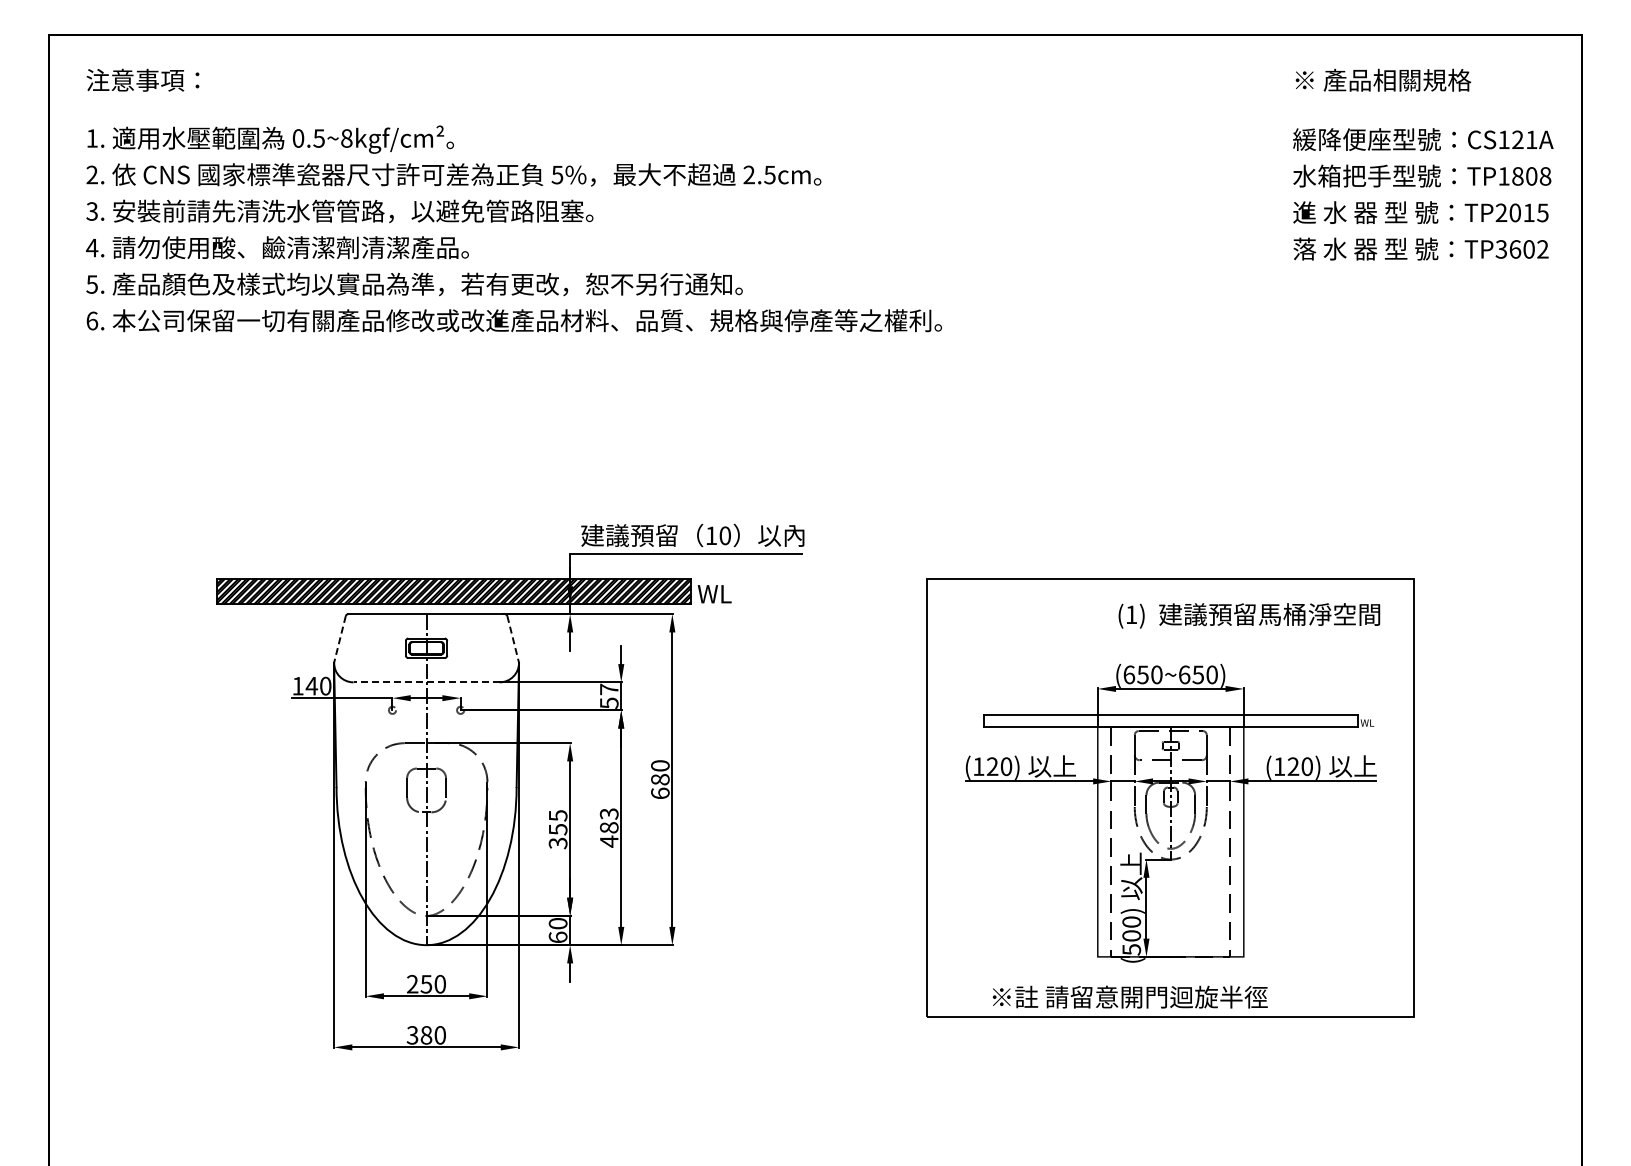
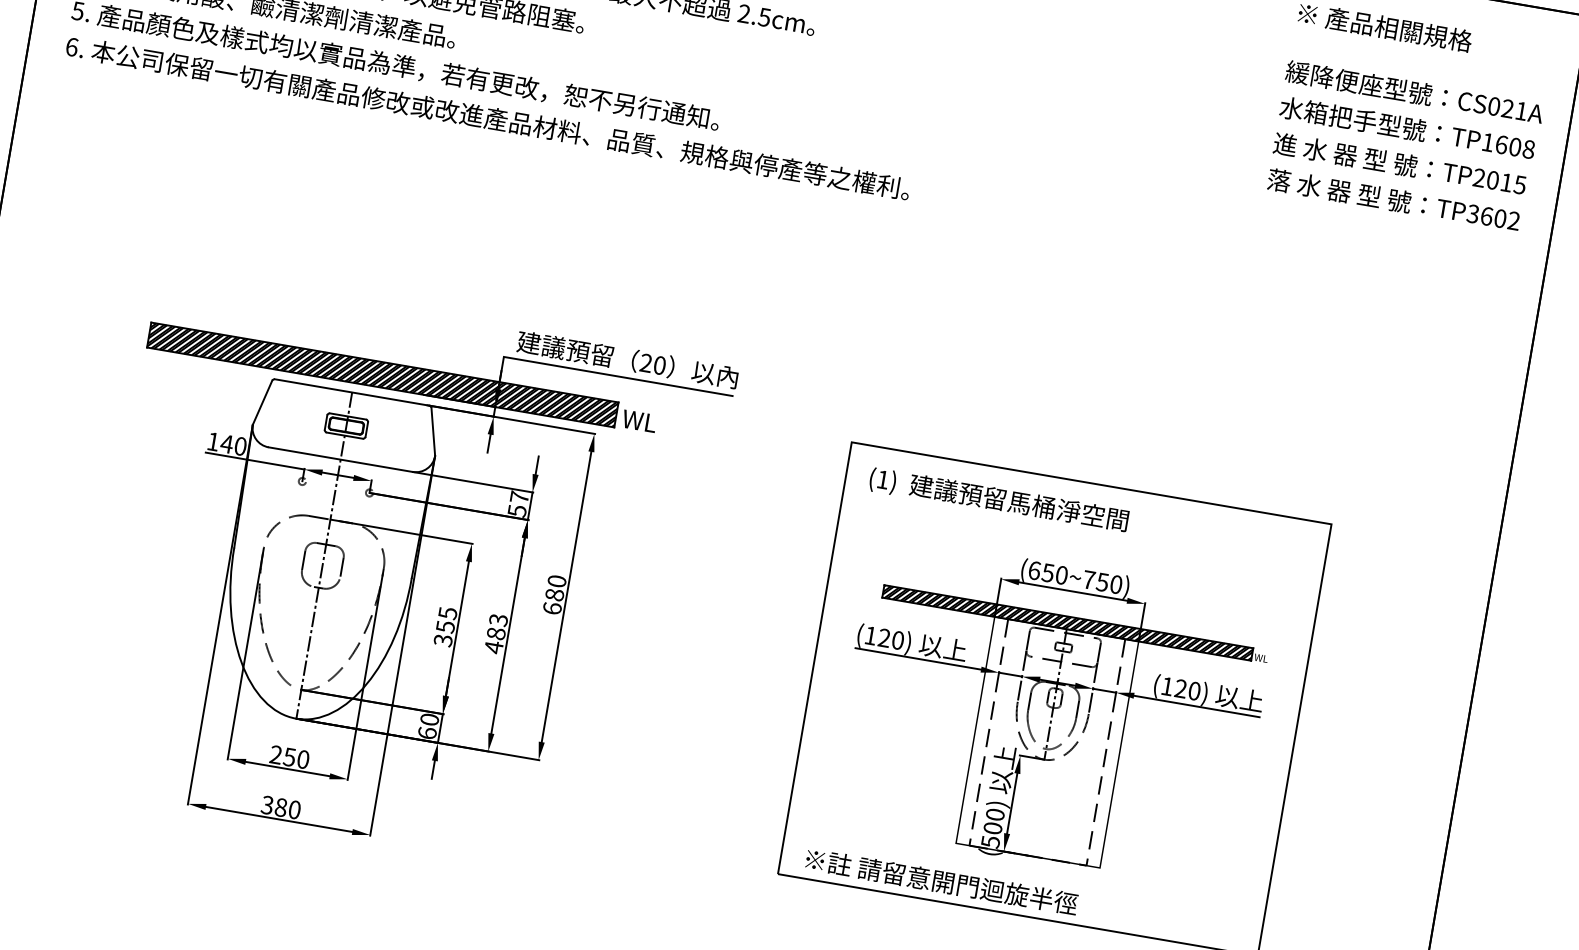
text: (1503, 139) -> (1493, 106), CS121A -> CS021A
text: (1517, 176) -> (1501, 144), TP1808 -> TP1608
text: (711, 535) -> (646, 362), 10 -> 20
text: (1249, 615) -> (999, 500), moved
line: (339, 639) -> (262, 402), dashed -> solid
line: (513, 639) -> (433, 432), dashed -> solid
text: (1184, 674) -> (1089, 579), (650~650) -> (650~750)
line: (426, 682) -> (340, 459), dashed -> solid
hatch: (1170, 720) -> (1067, 622), added
text: (1130, 996) -> (942, 881), moved

